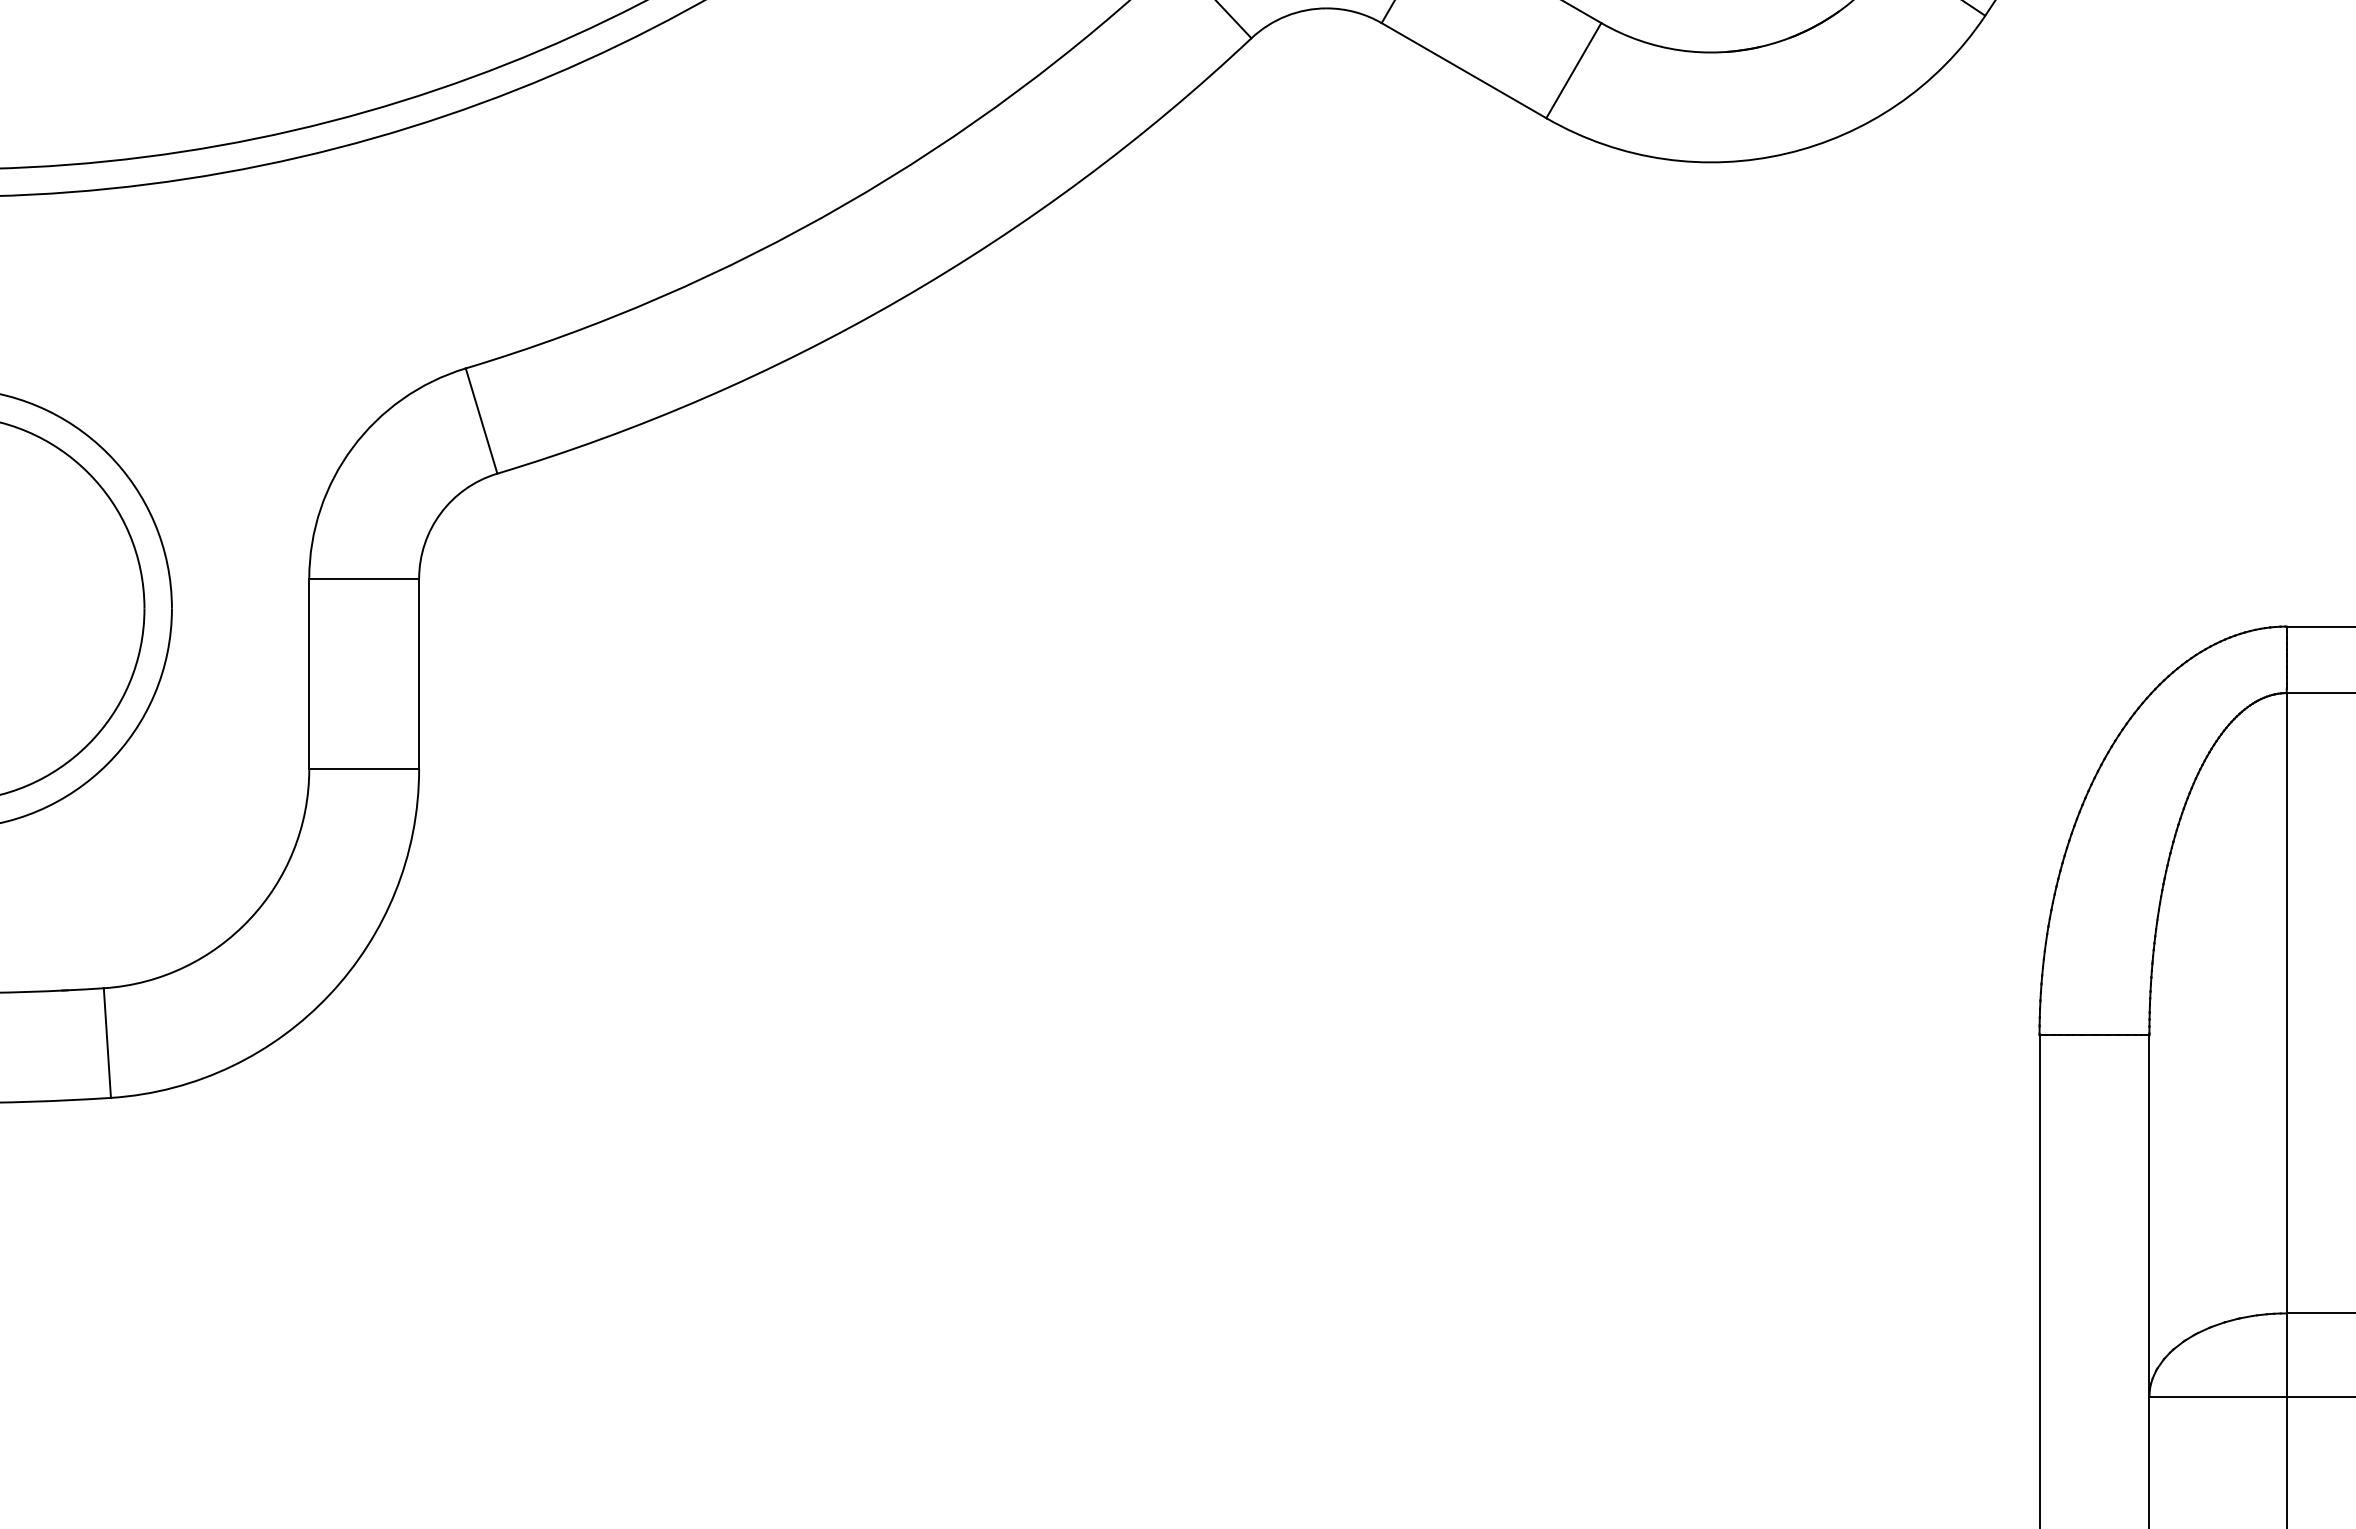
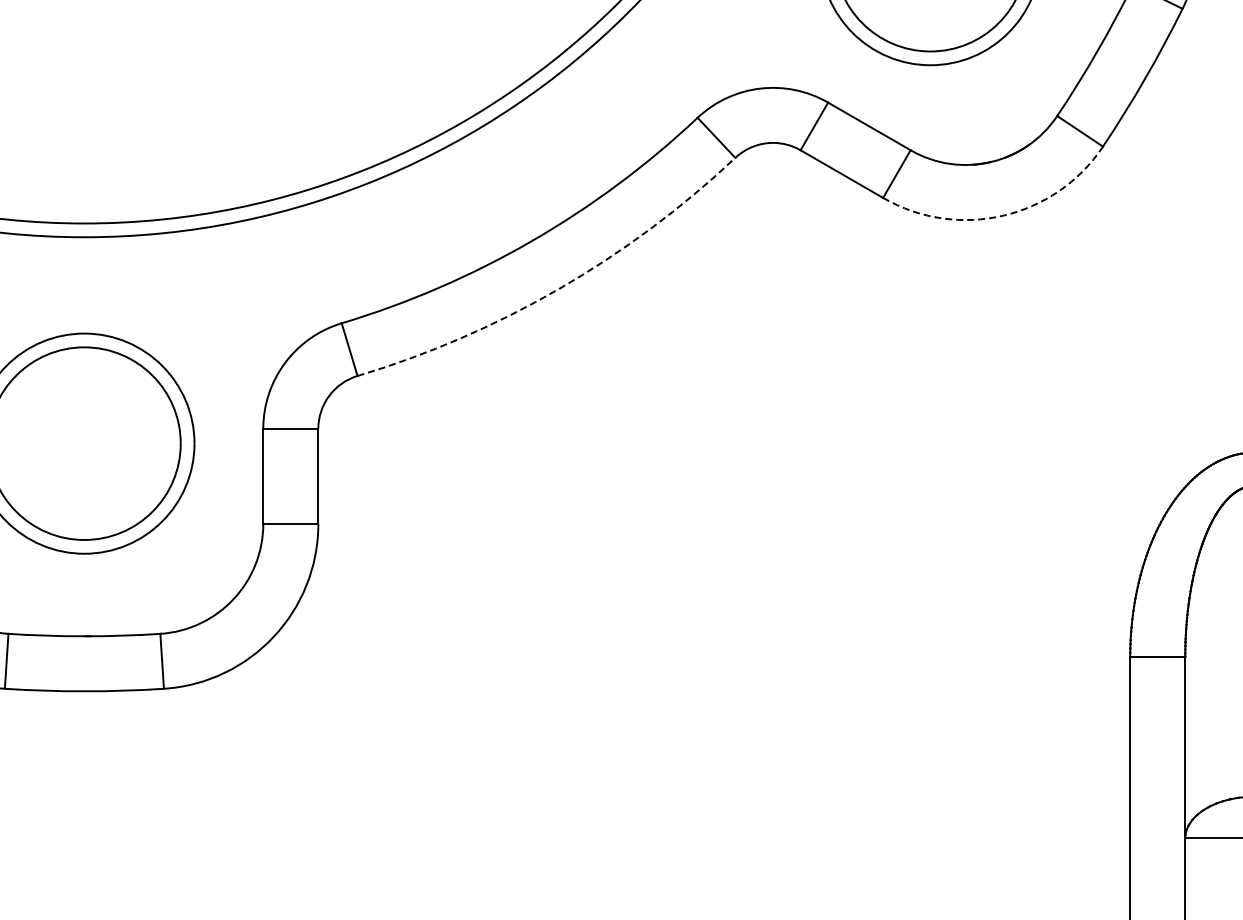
arc: (1786, 153) -> (1003, 215), solid -> dashed
arc: (900, 298) -> (559, 288), solid -> dashed

